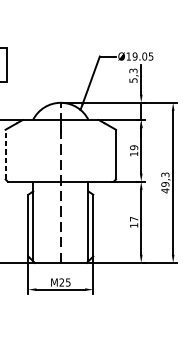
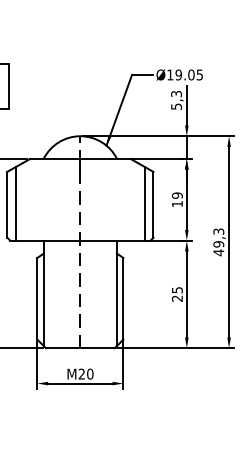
line: (11, 153) -> (15, 203), added
line: (109, 153) -> (144, 203), added
line: (5, 154) -> (7, 204), dashed -> solid
text: (134, 222) -> (177, 294), 17 -> 25
text: (68, 282) -> (90, 373), M25 -> M20

